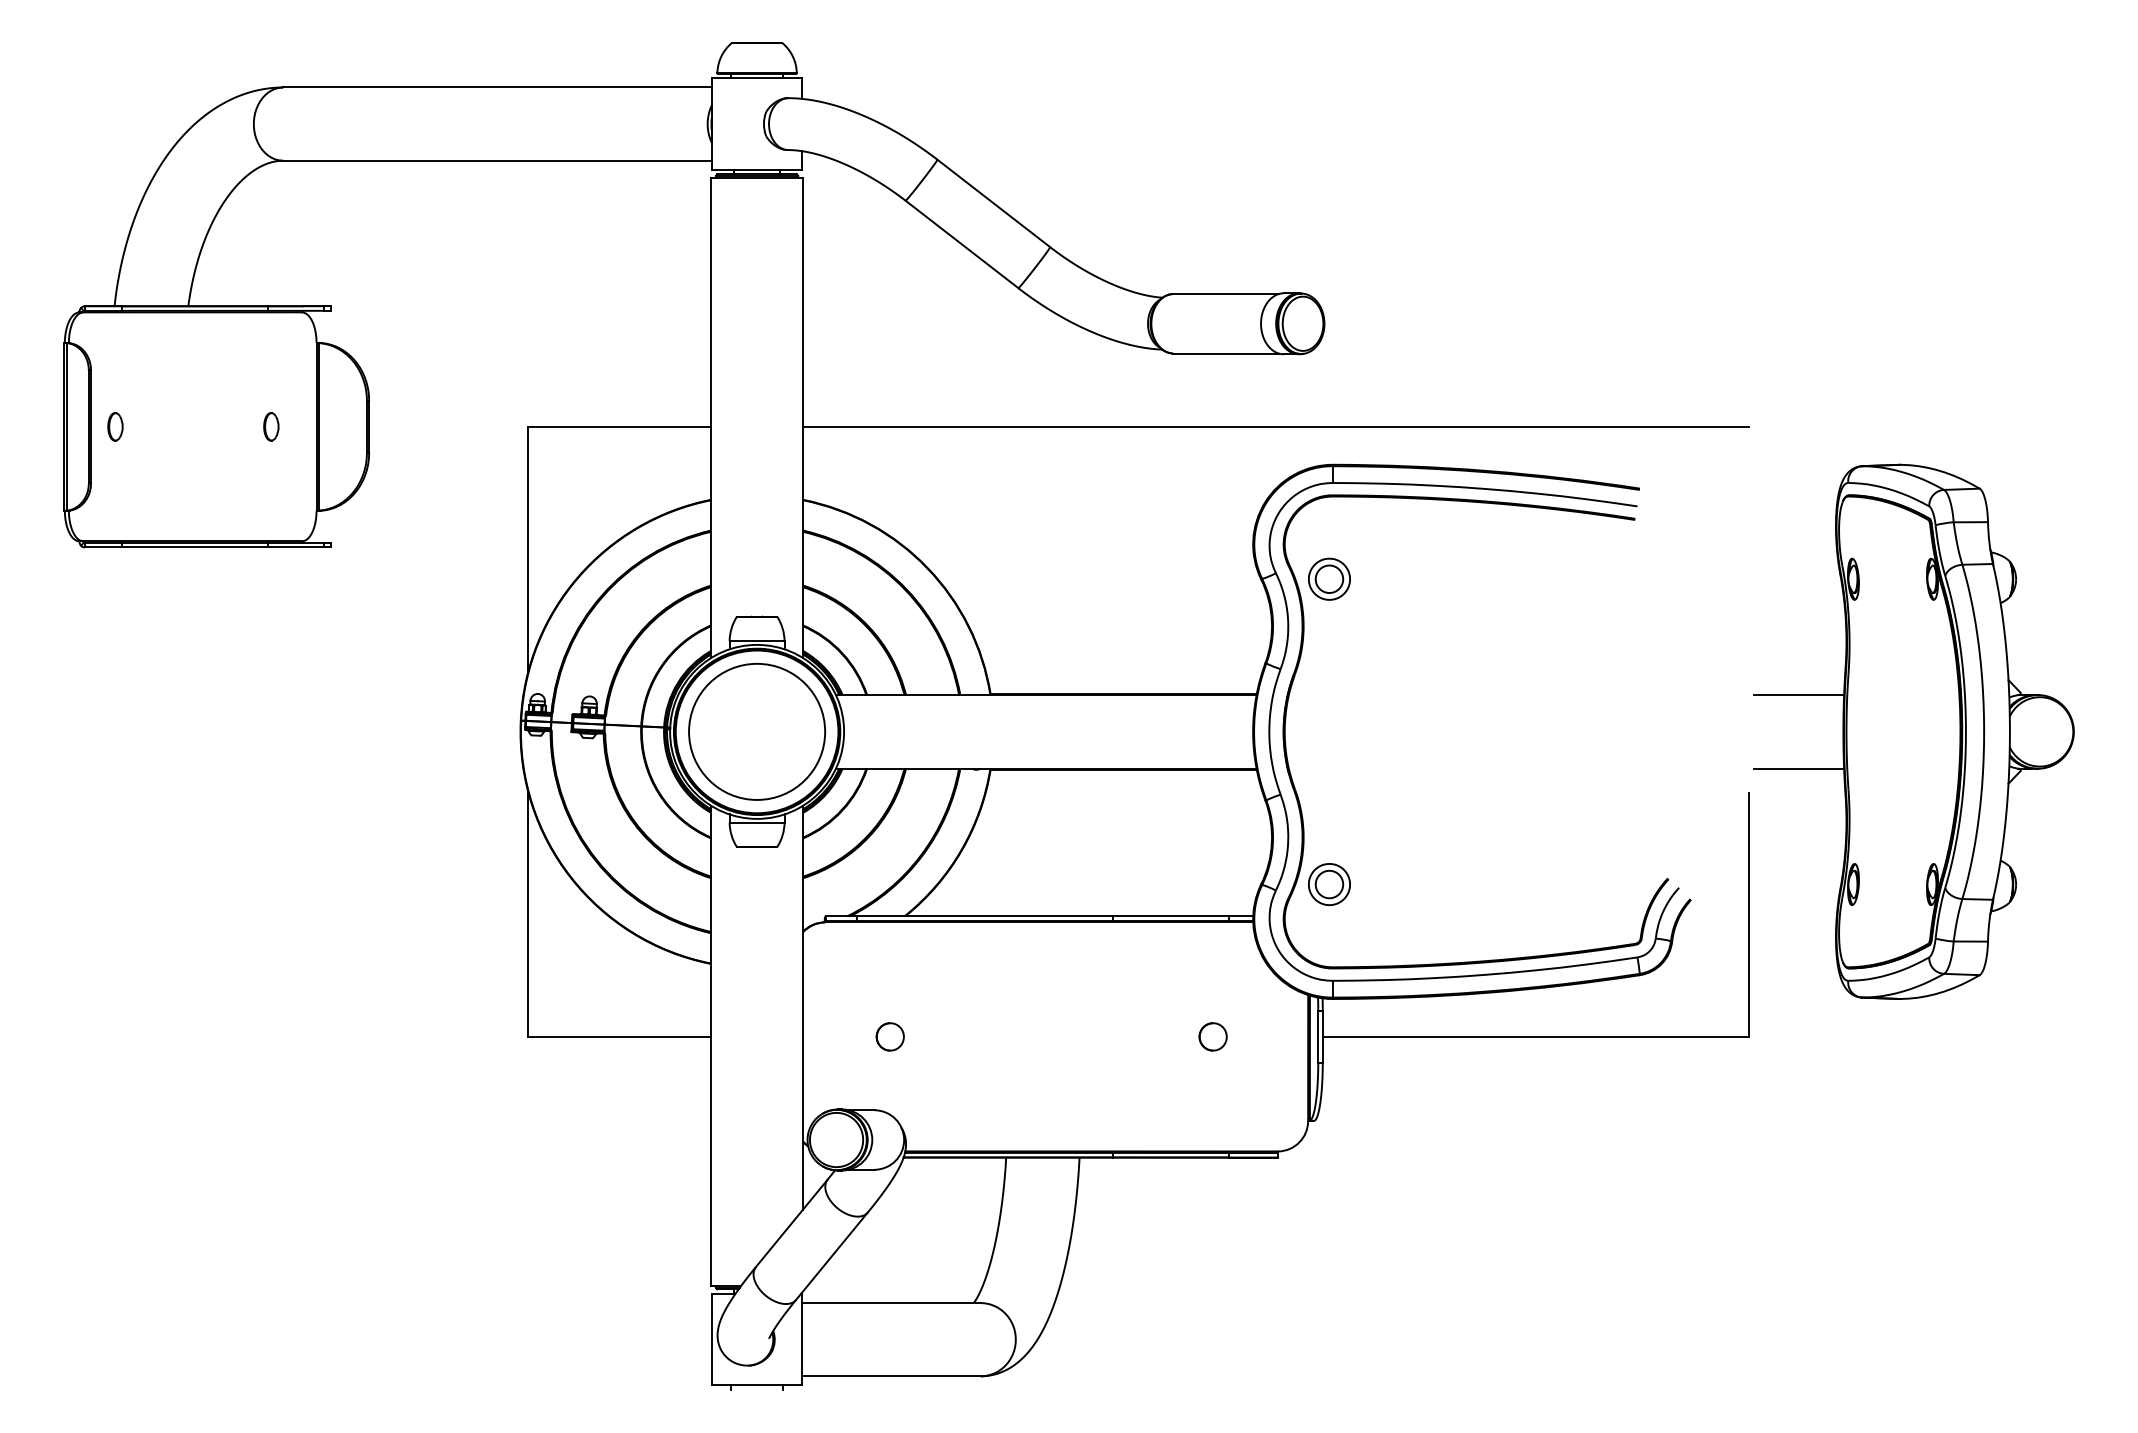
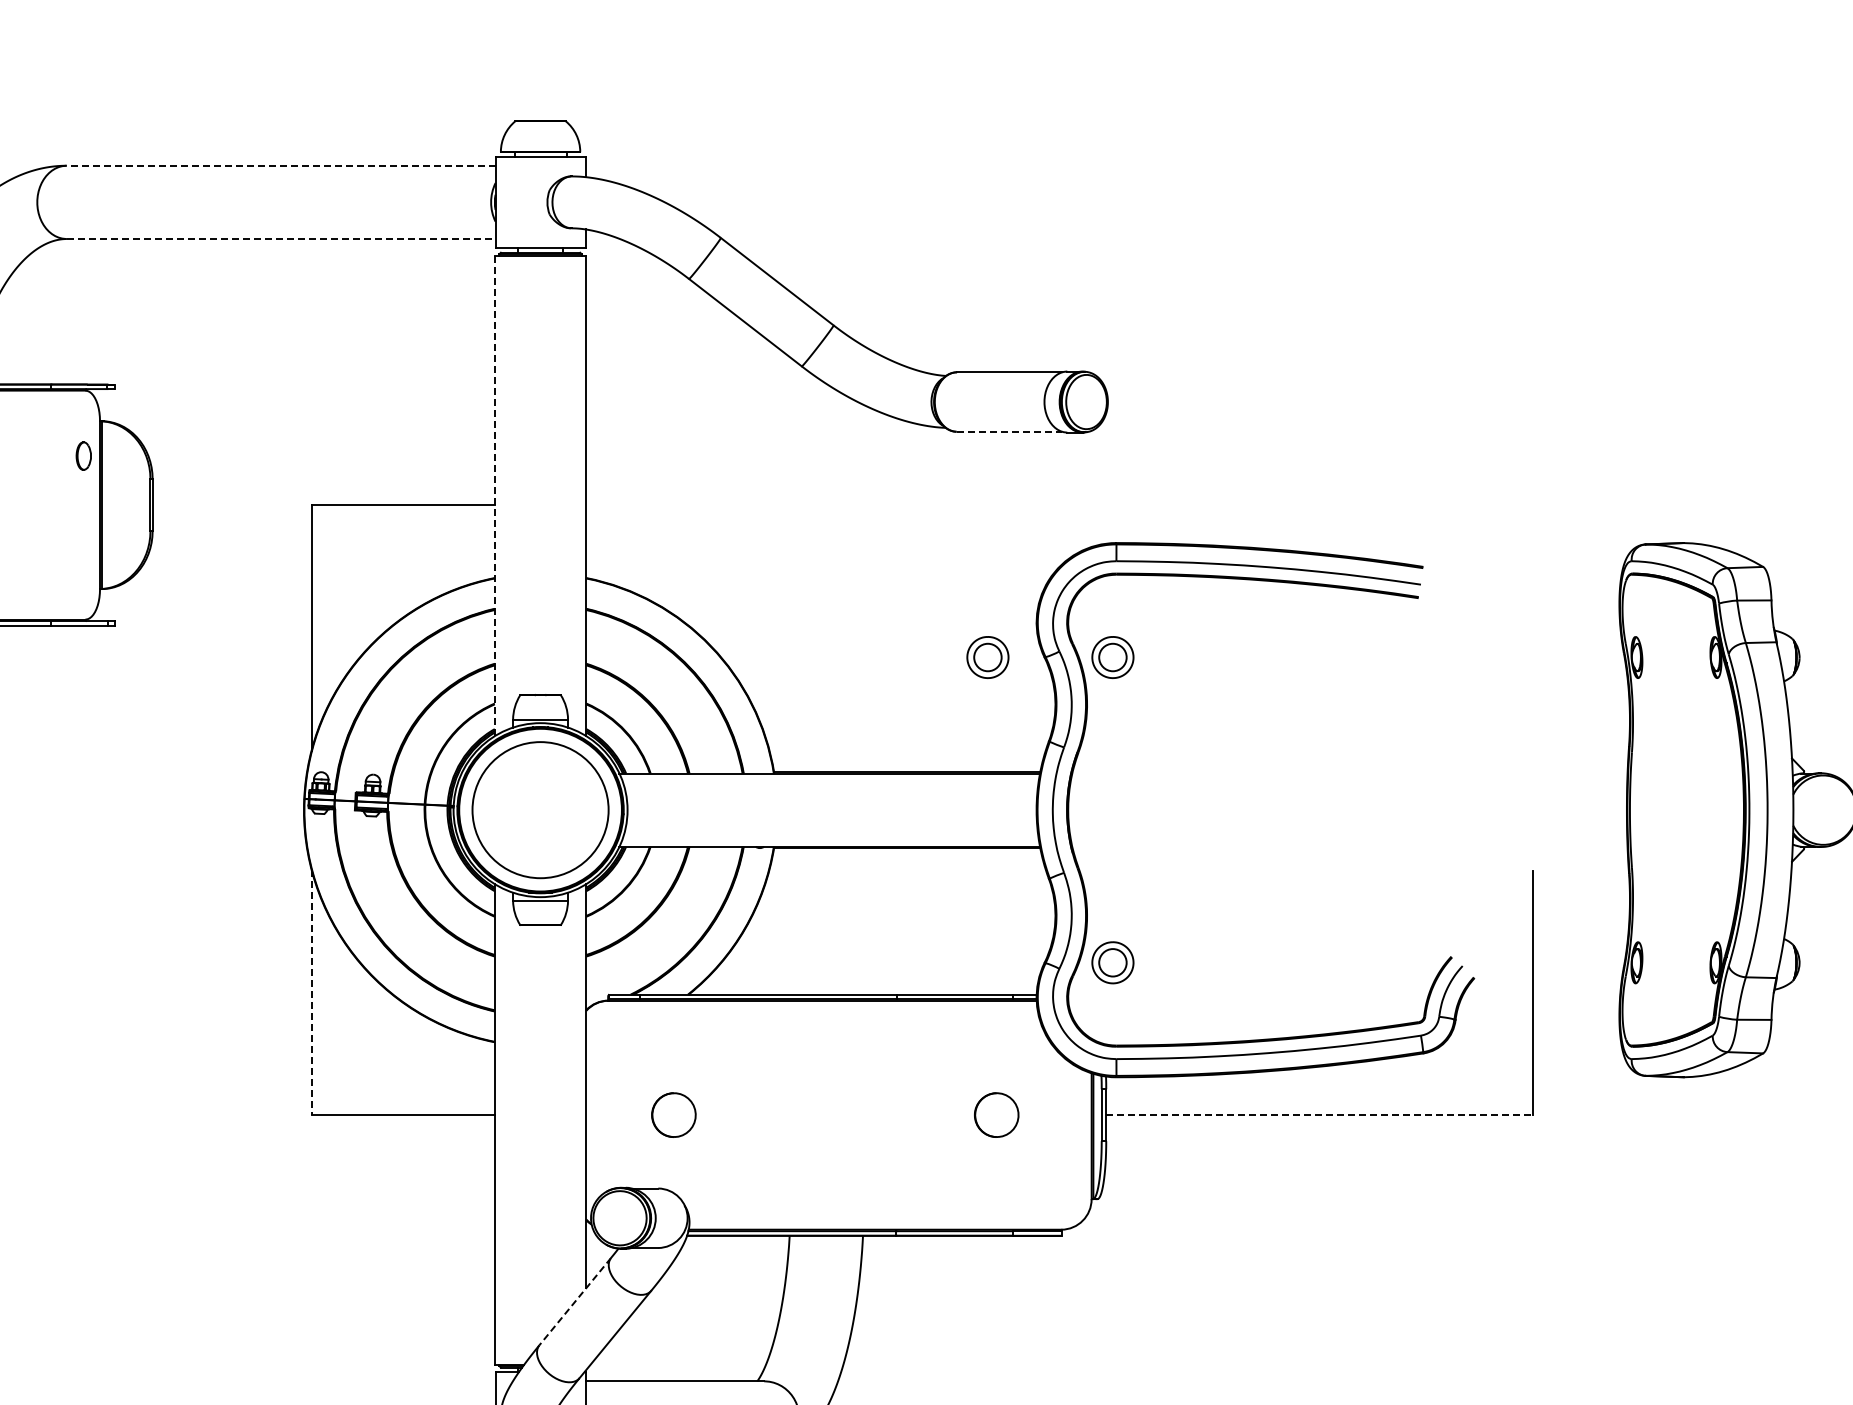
line: (497, 87) -> (280, 165), solid -> dashed
line: (498, 160) -> (281, 238), solid -> dashed
line: (1226, 353) -> (1009, 431), solid -> dashed
line: (711, 418) -> (494, 496), solid -> dashed
part: (271, 426) -> (83, 455), moved
line: (1275, 426) -> (1058, 504), removed
part: (1204, 578) -> (987, 656), added
line: (1799, 695) -> (1582, 773), removed
line: (1799, 768) -> (1582, 846), removed
line: (528, 914) -> (311, 992), solid -> dashed
part: (889, 1036) -> (672, 1114), size x1.6
part: (1212, 1036) -> (995, 1114), size x1.6
line: (1536, 1037) -> (1319, 1115), solid -> dashed
line: (791, 1223) -> (574, 1301), solid -> dashed

